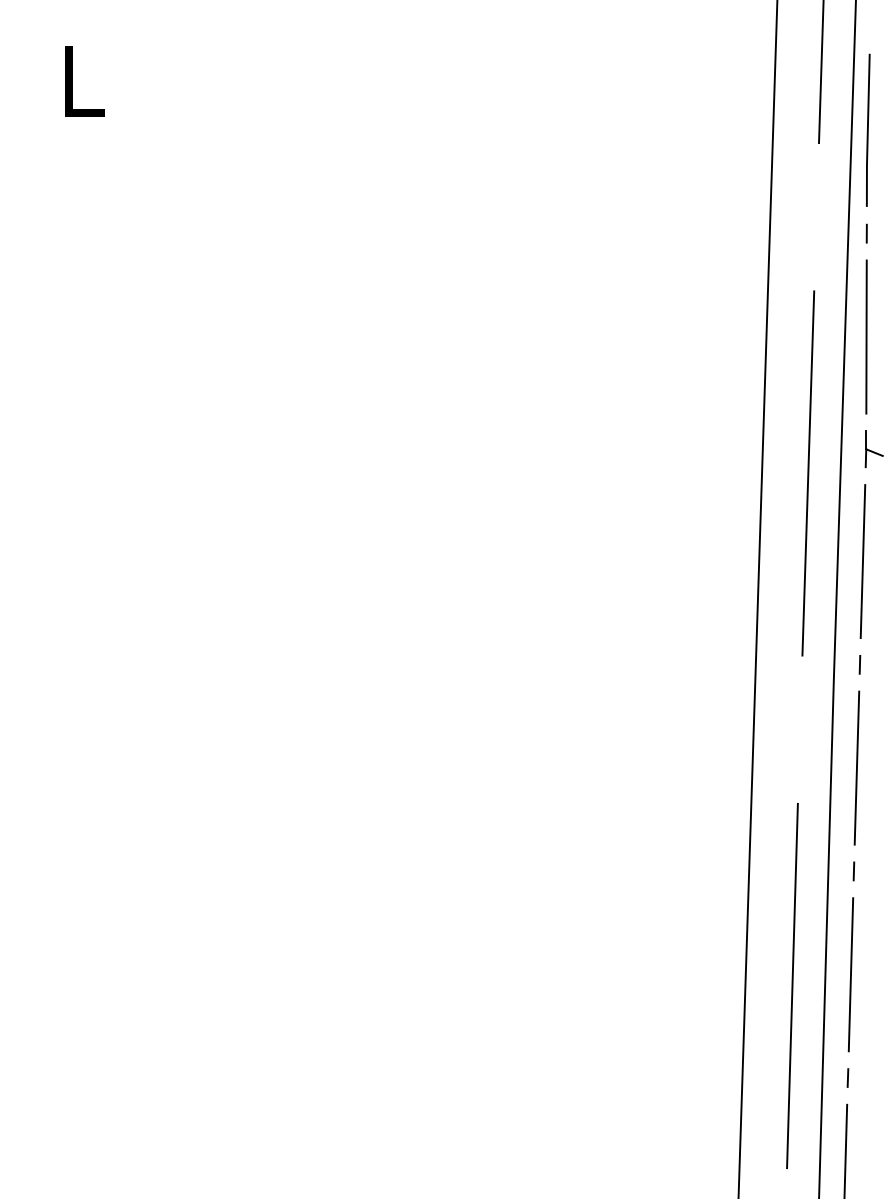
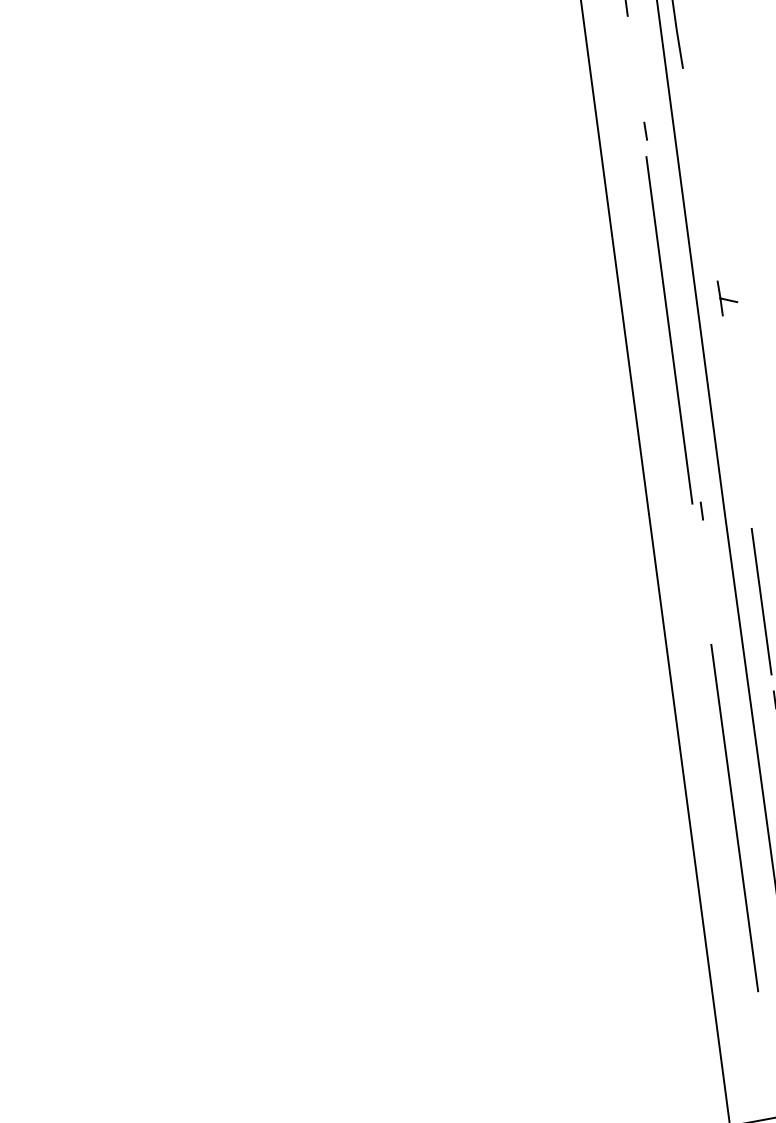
line: (866, 233) -> (645, 131), moved
line: (866, 336) -> (703, 191), removed
line: (862, 561) -> (734, 405), removed
line: (859, 664) -> (701, 510), moved

